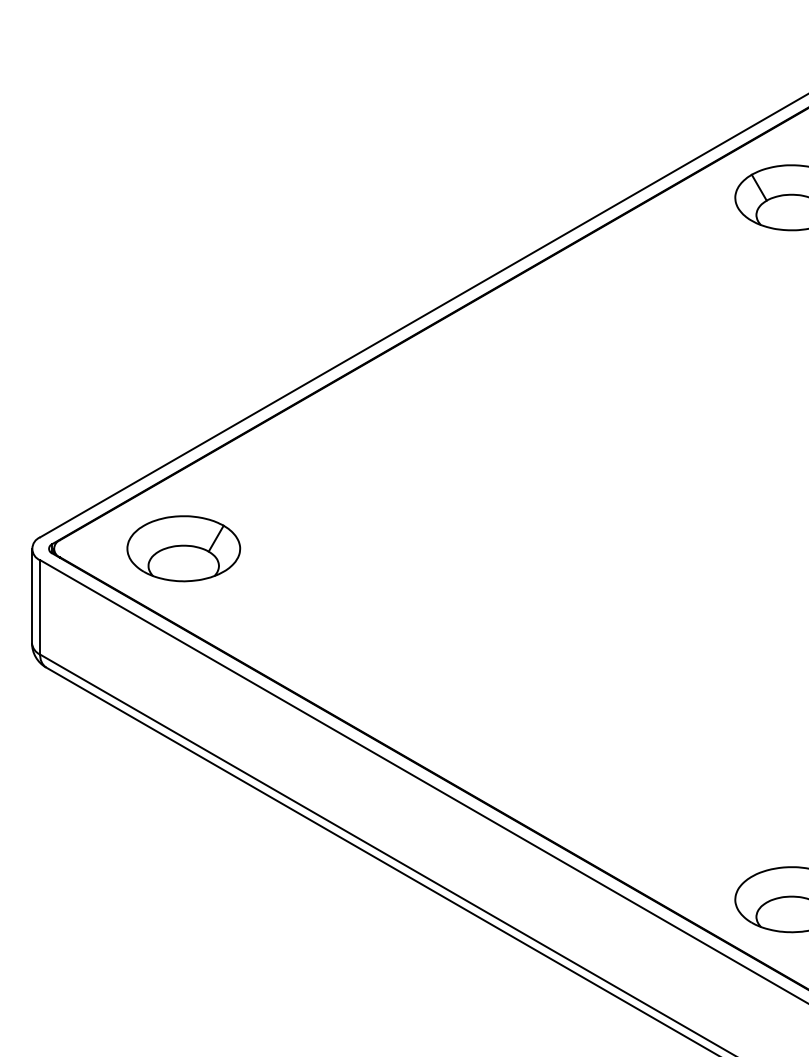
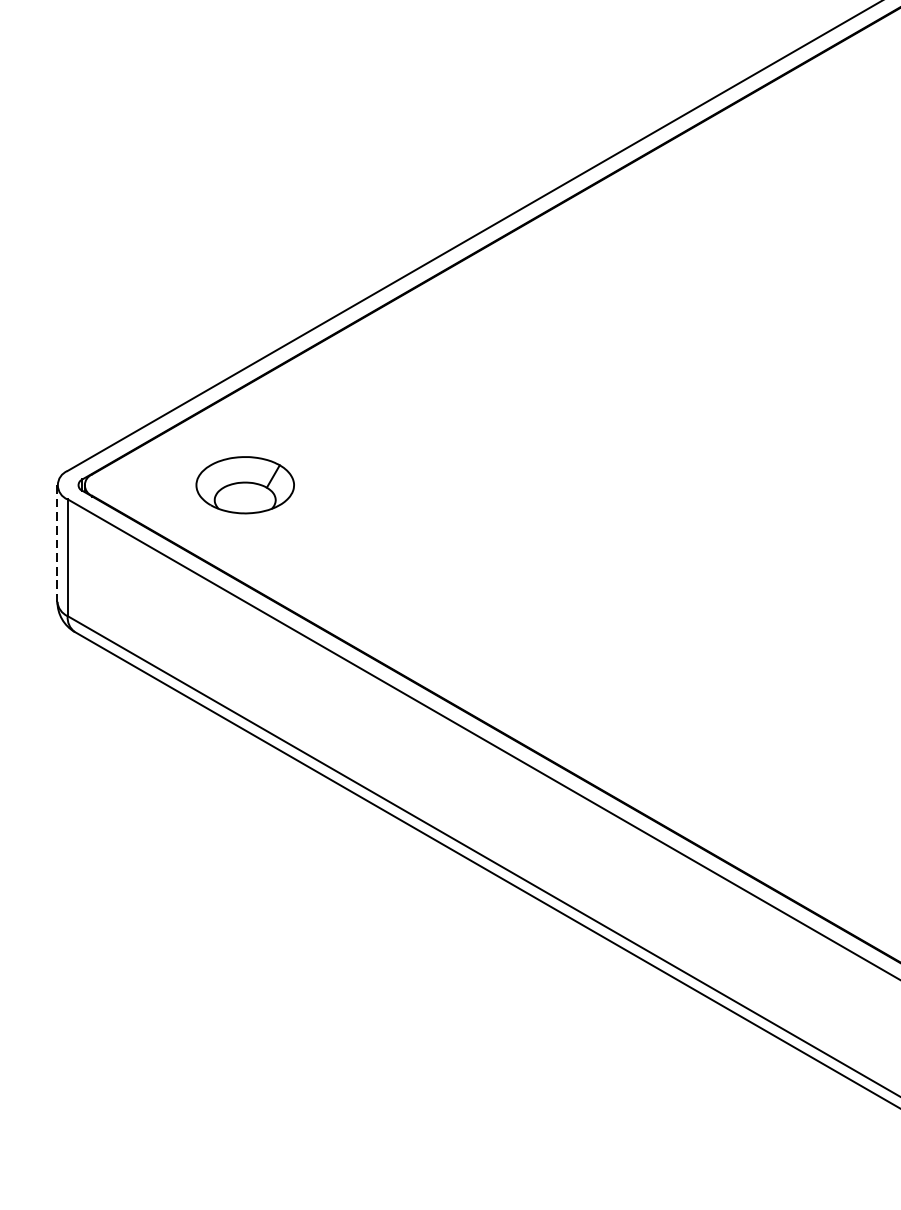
part: (183, 548) -> (244, 484), size x0.7
line: (32, 596) -> (58, 544), solid -> dashed

